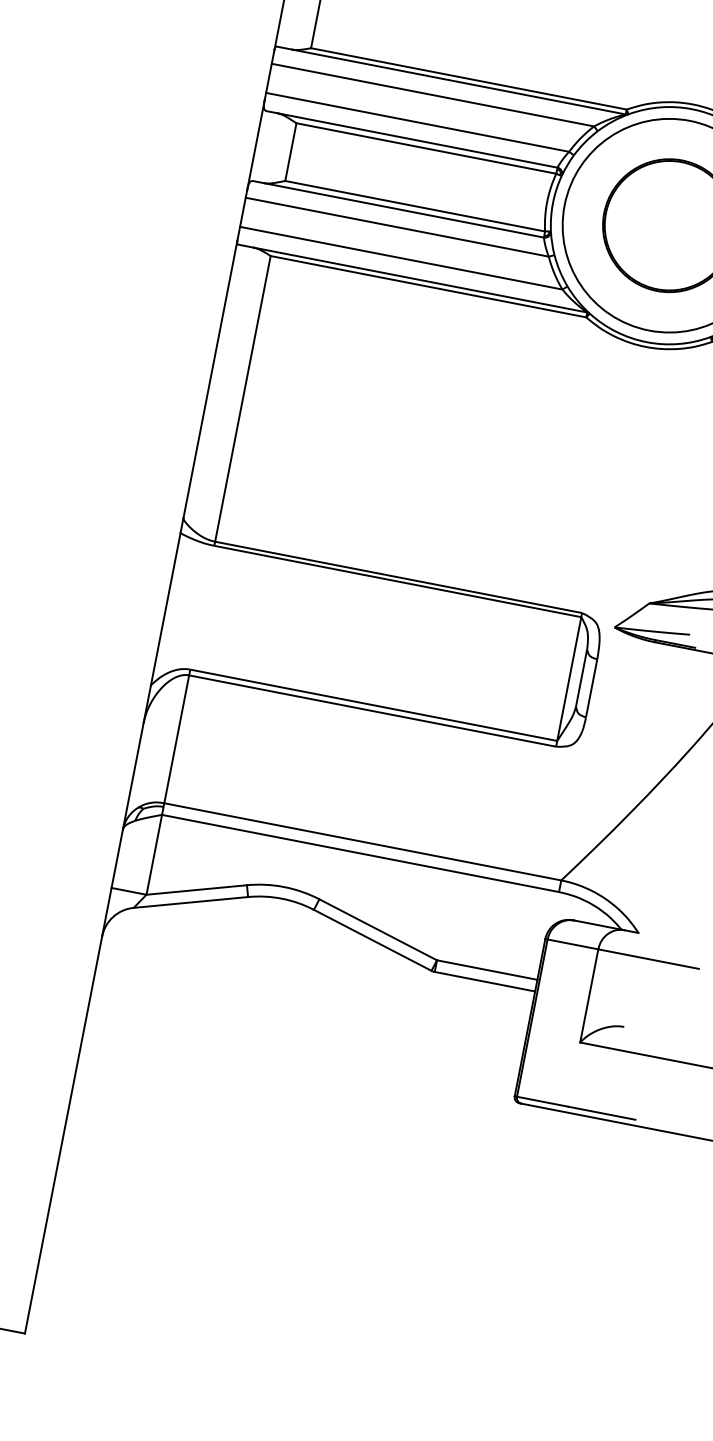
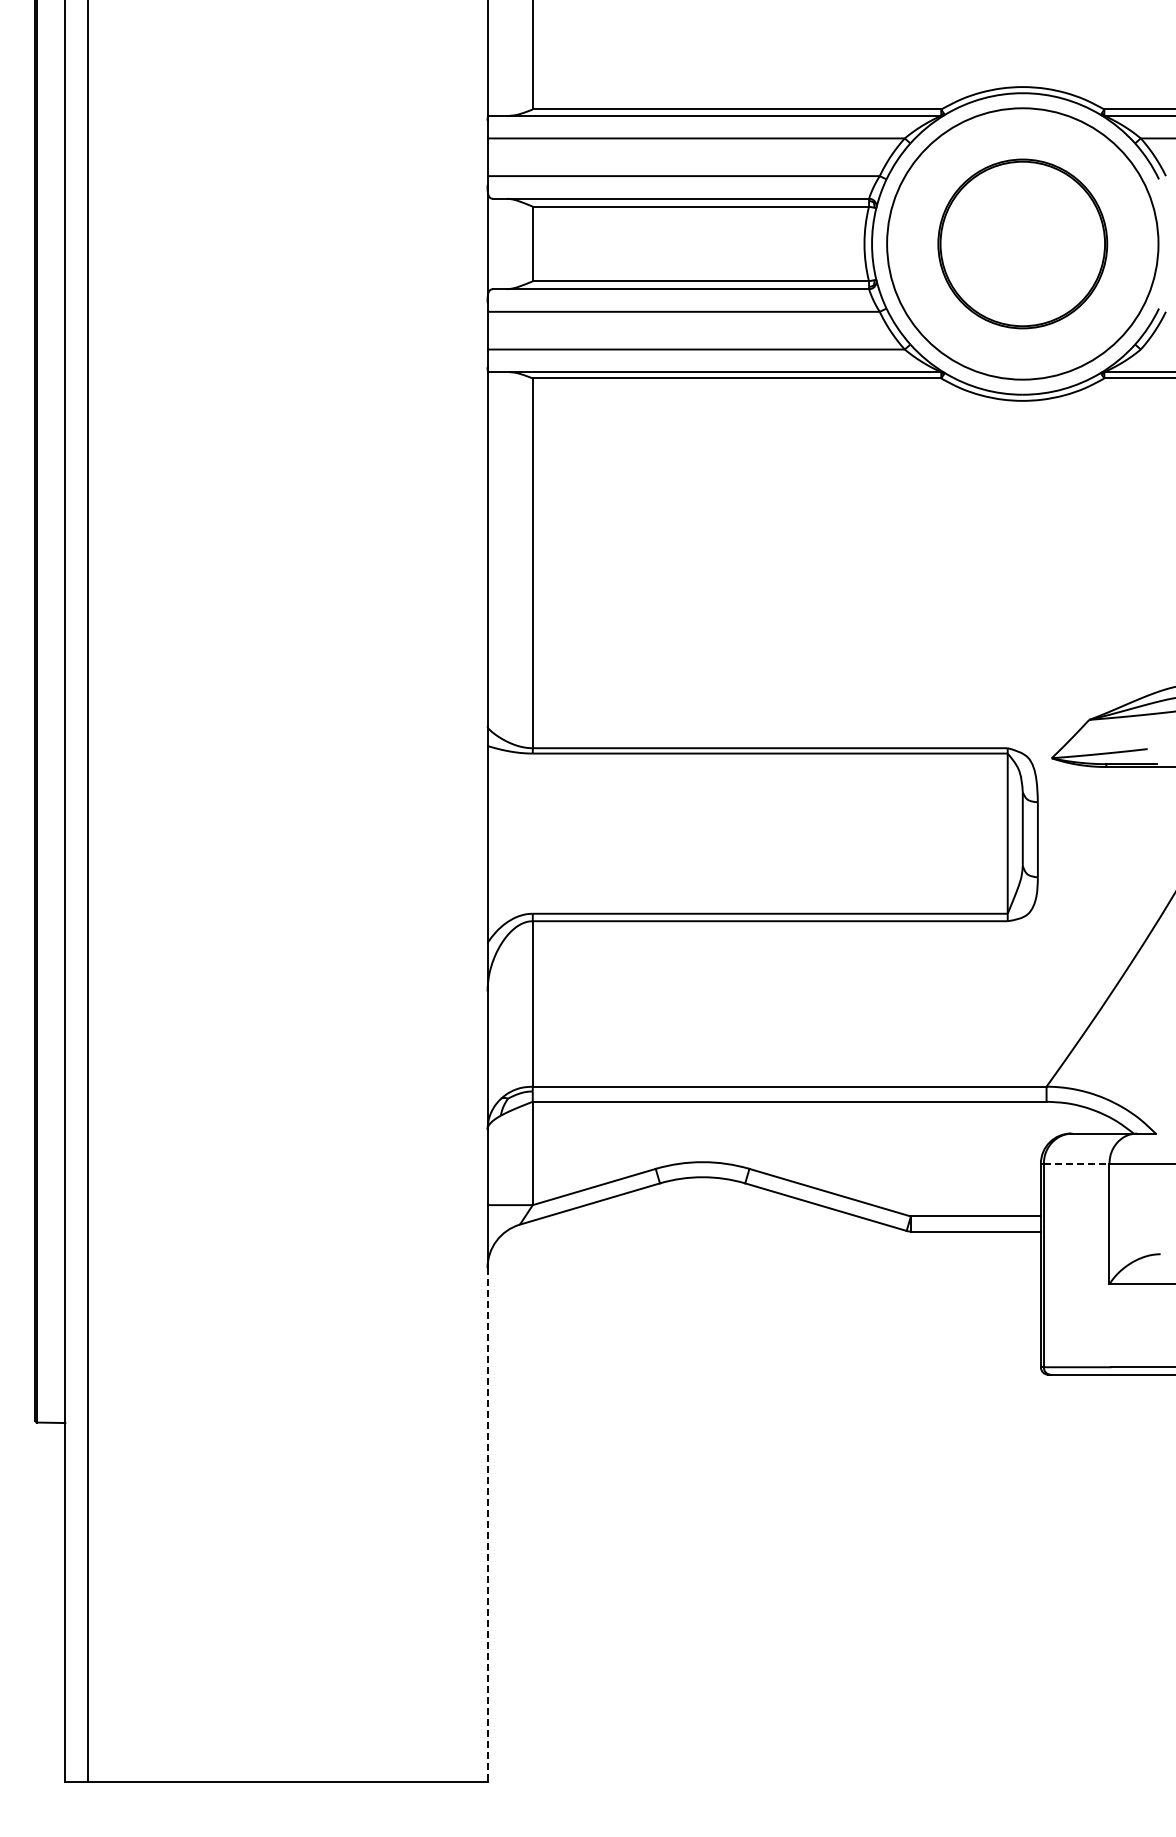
line: (572, 944) -> (1076, 1163), solid -> dashed
line: (63, 1134) -> (487, 1524), solid -> dashed

